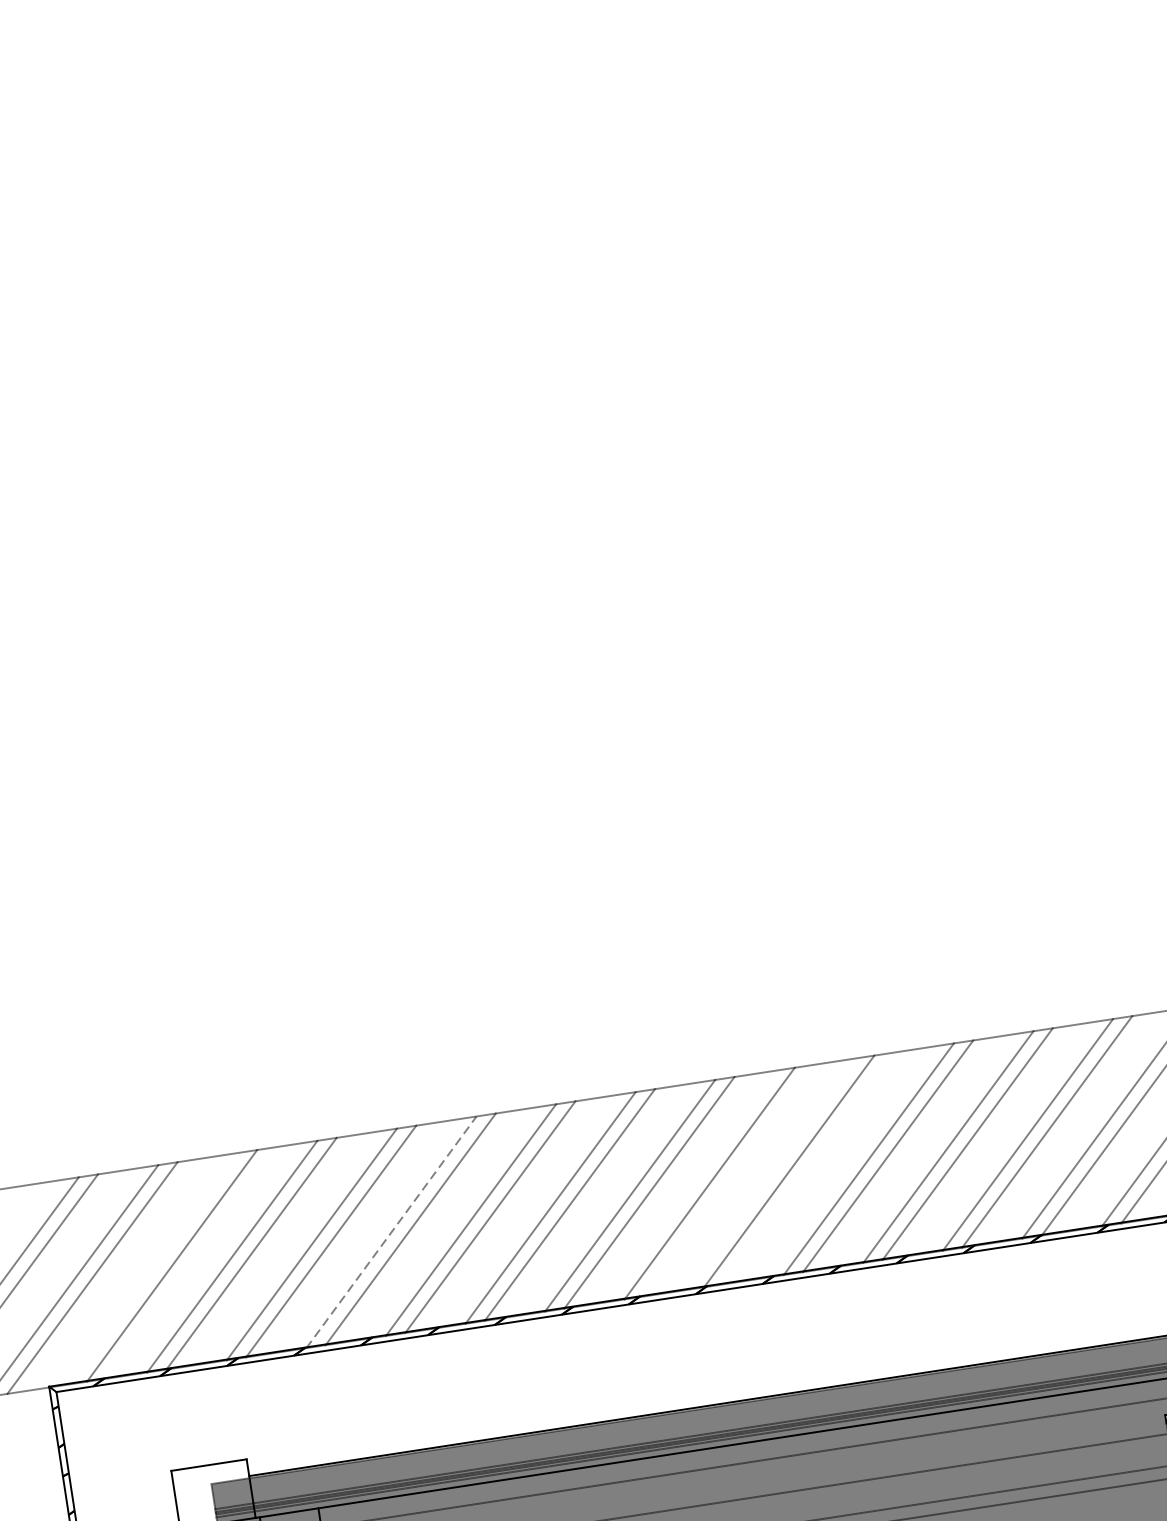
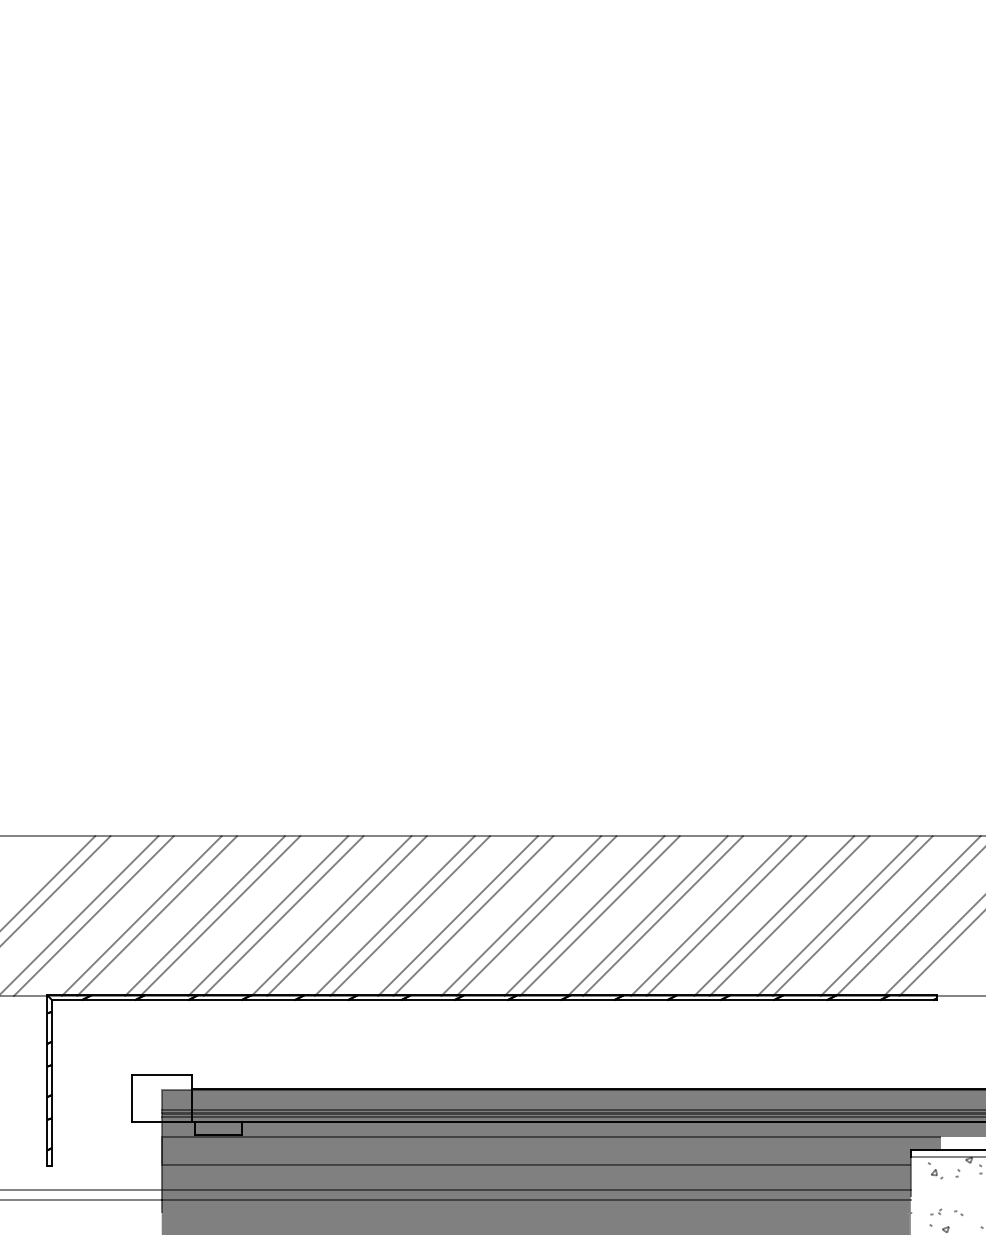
line: (807, 1167) -> (662, 915), added
line: (728, 1179) -> (599, 915), added
line: (391, 1232) -> (331, 916), dashed -> solid
line: (152, 1268) -> (141, 915), added

